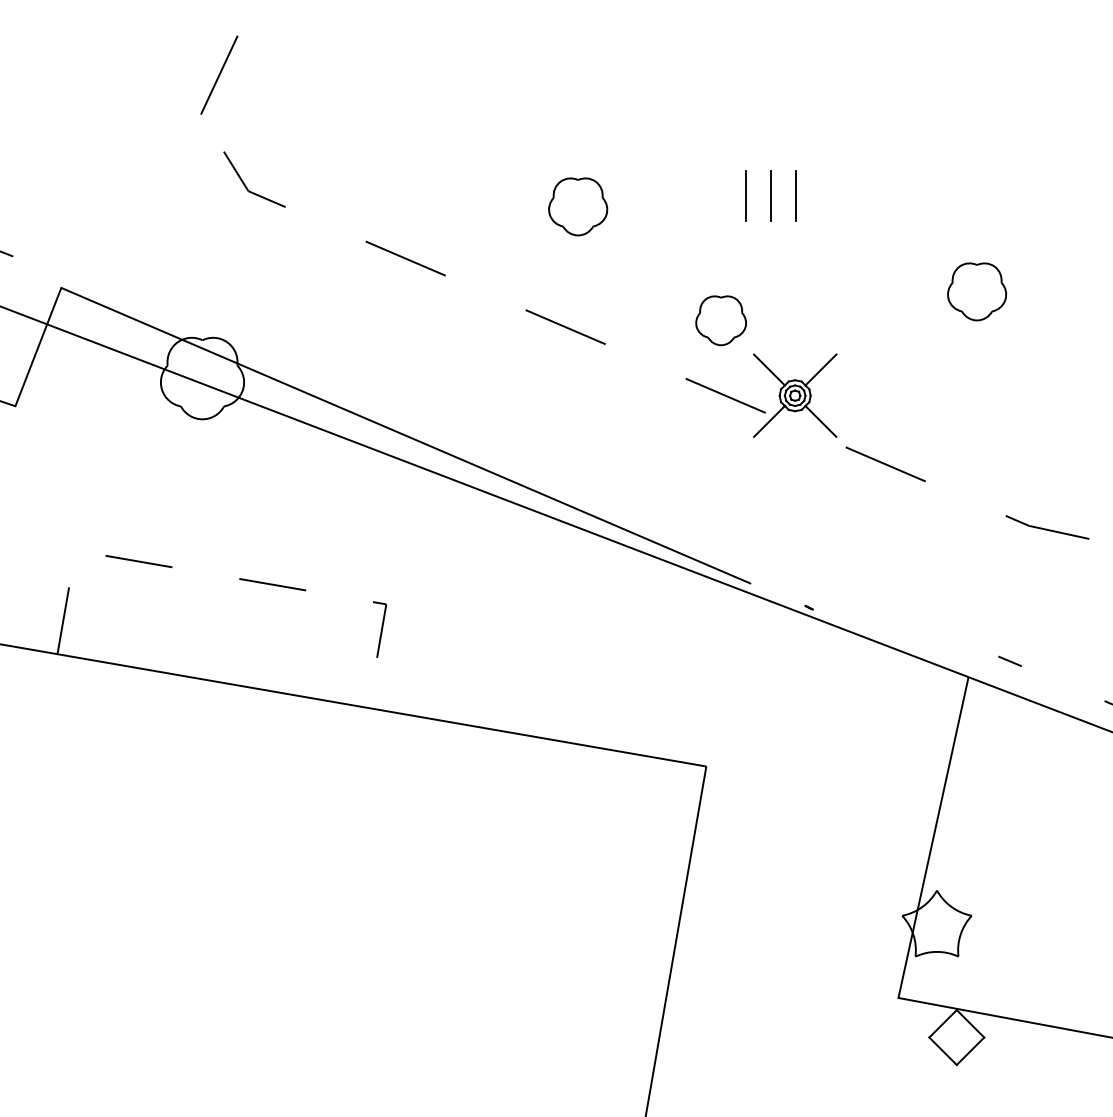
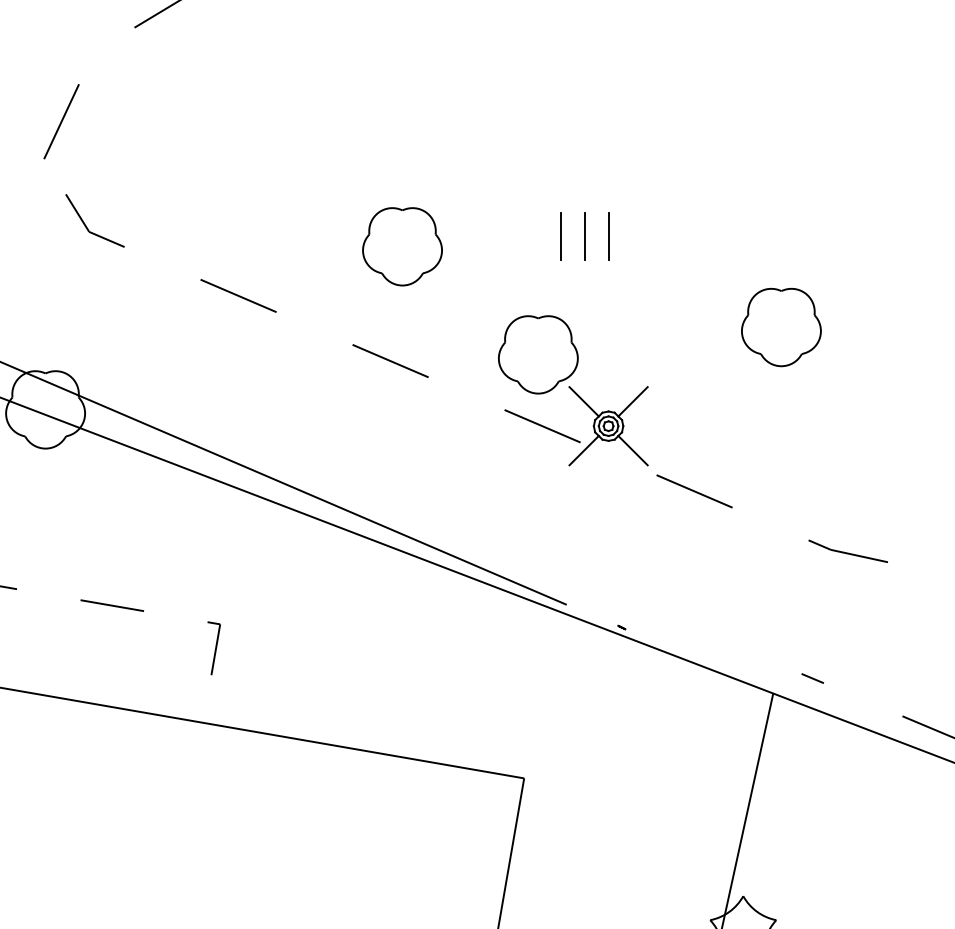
part: (577, 206) -> (401, 246), size x1.43
part: (976, 291) -> (780, 327), size x1.43
part: (720, 320) -> (537, 354), size x1.67

